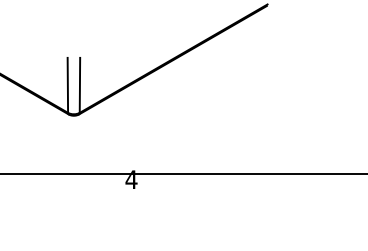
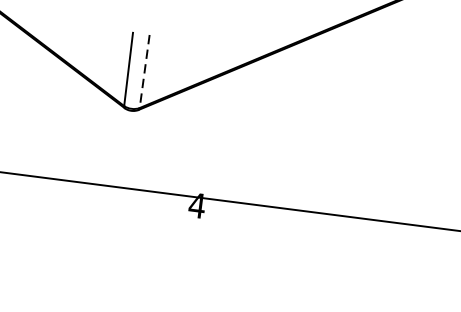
line: (79, 85) -> (144, 71), solid -> dashed

